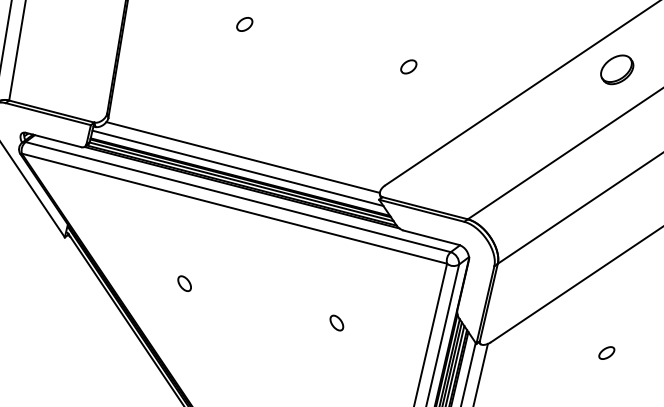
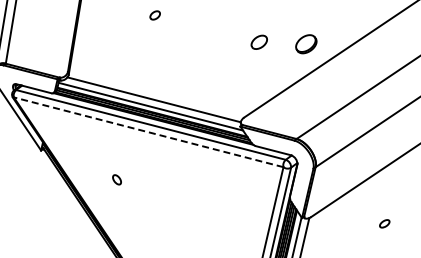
part: (407, 67) -> (258, 42), size x1.6
part: (617, 70) -> (306, 44), moved
line: (234, 209) -> (148, 132), solid -> dashed
part: (336, 322) -> (213, 204), removed

